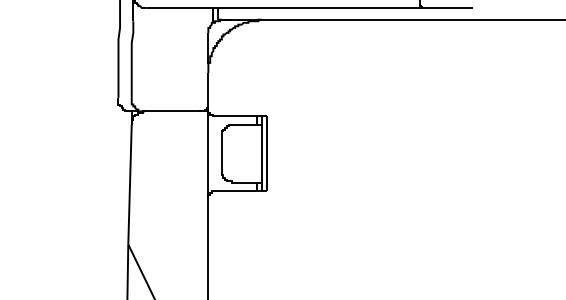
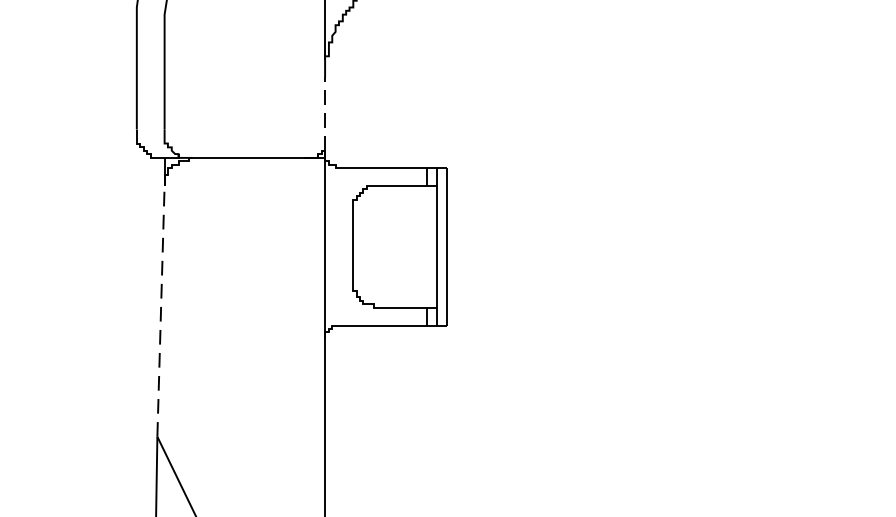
line: (208, 89) -> (325, 112), solid -> dashed
line: (130, 184) -> (162, 311), solid -> dashed

